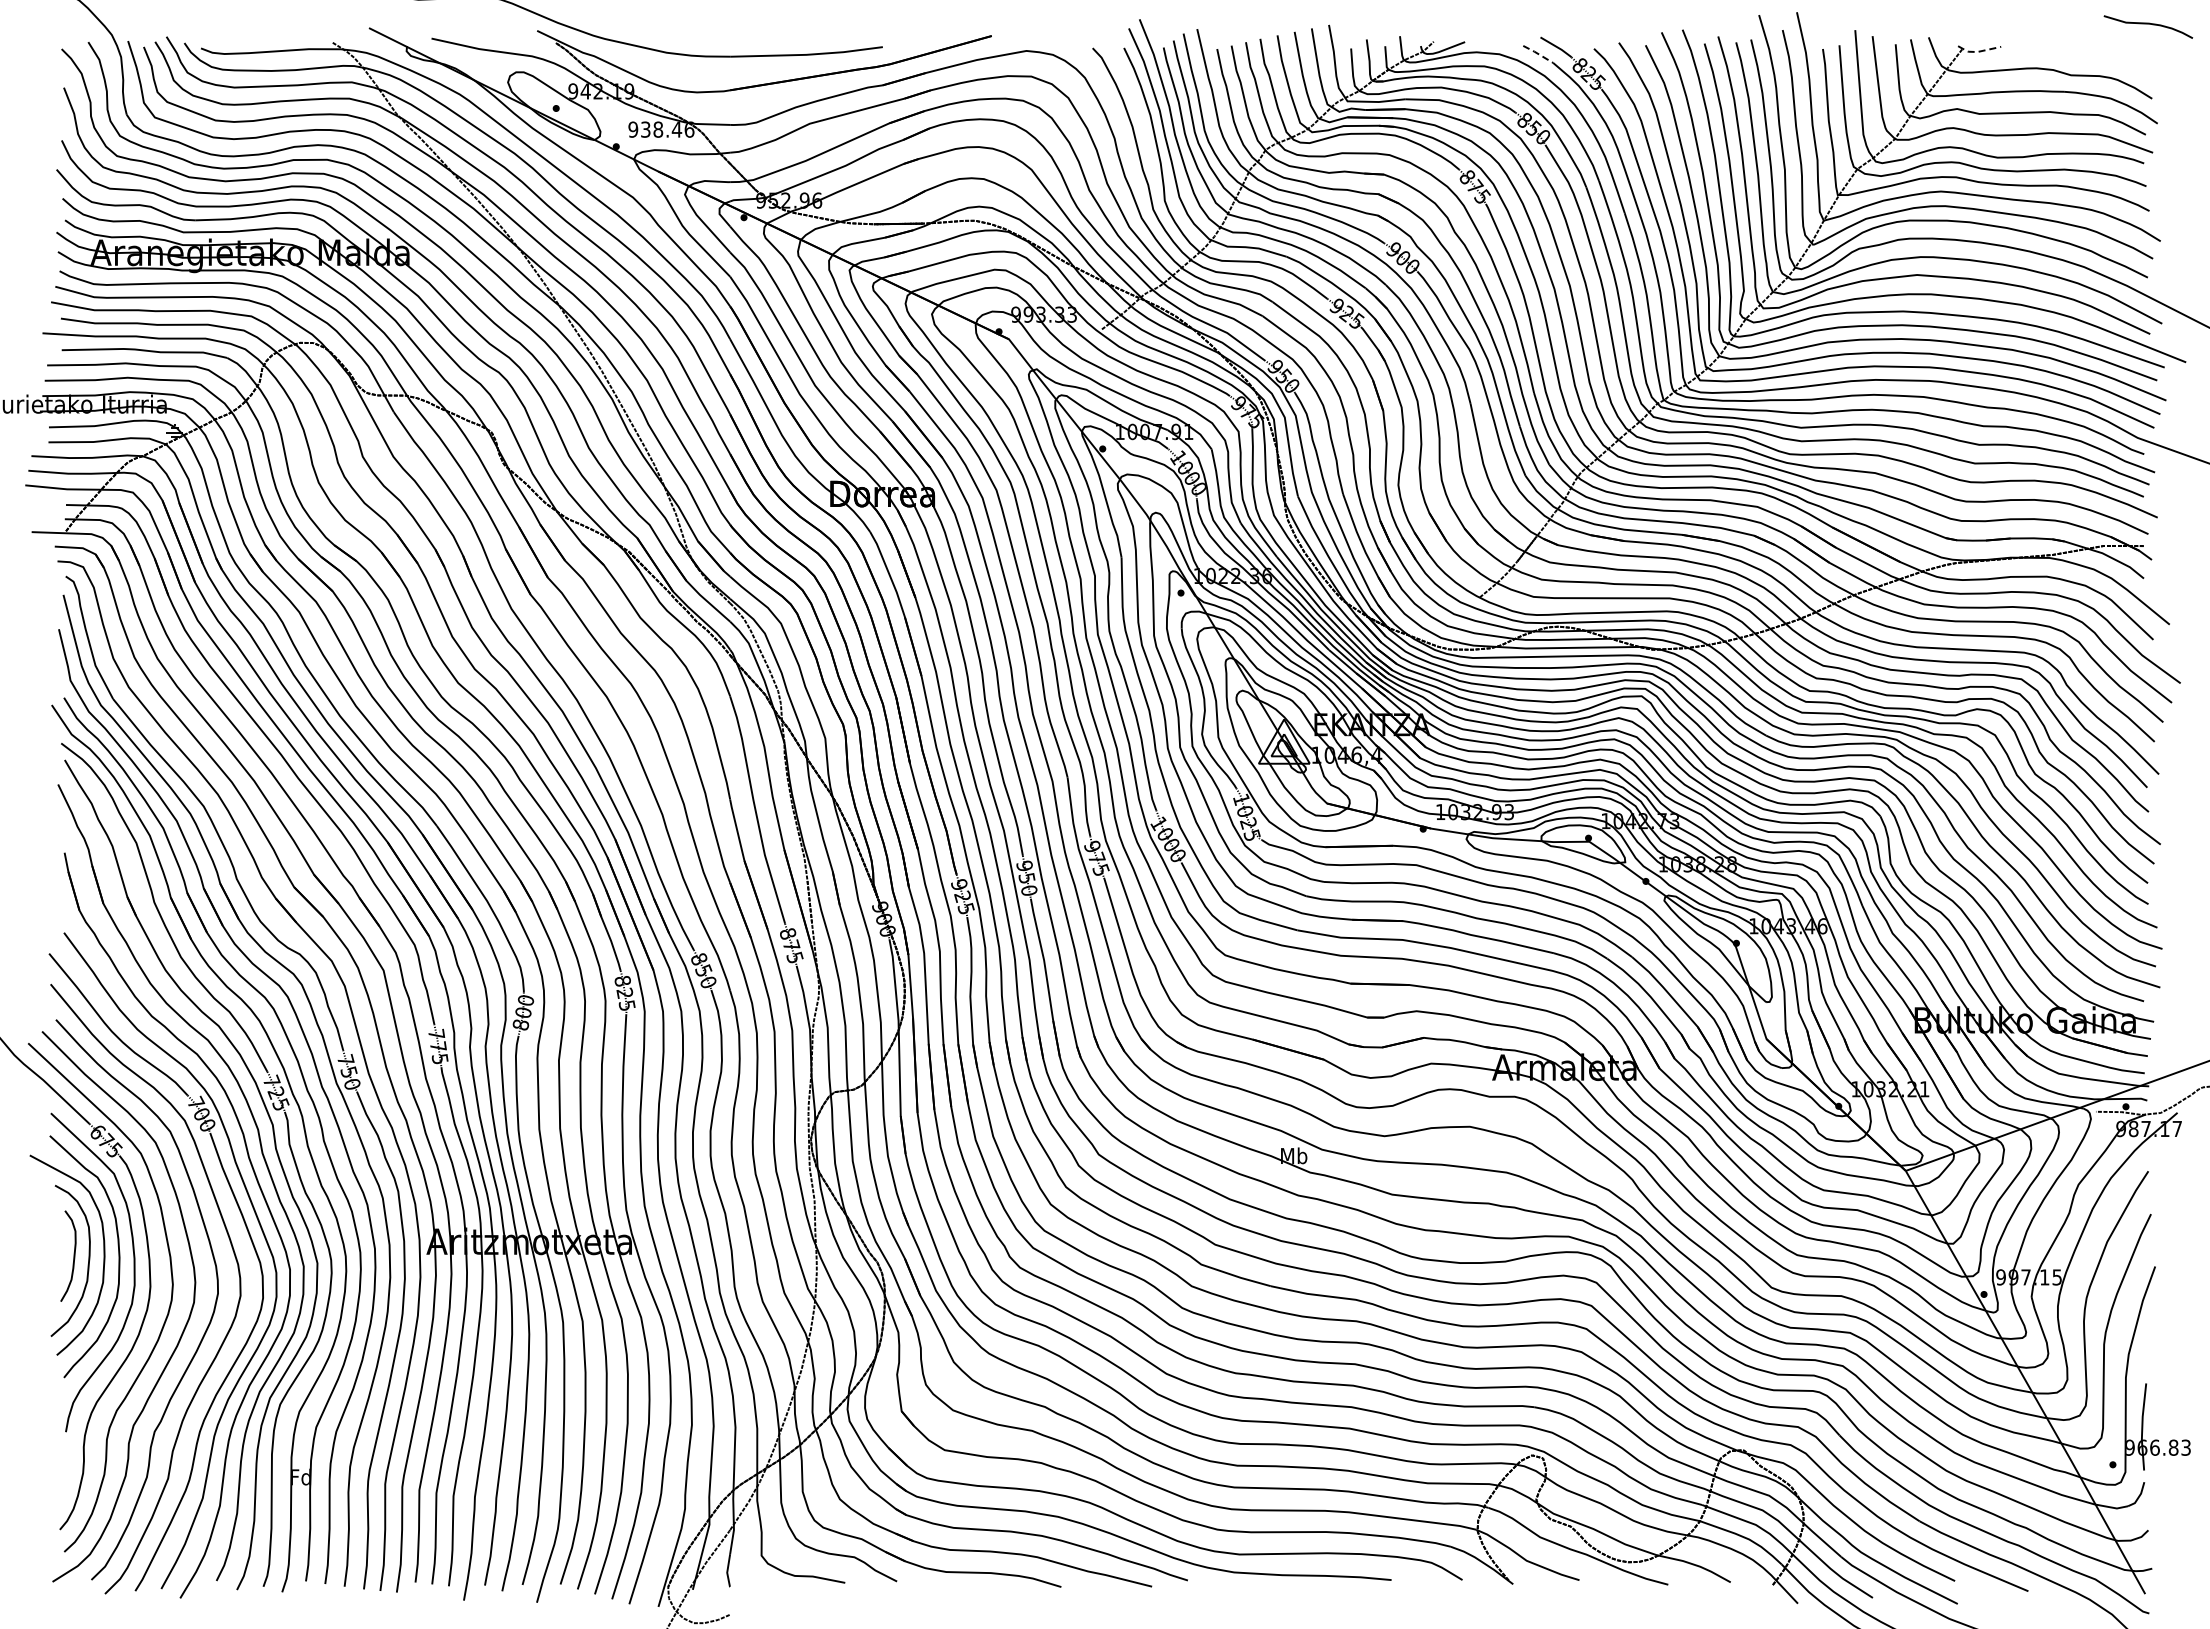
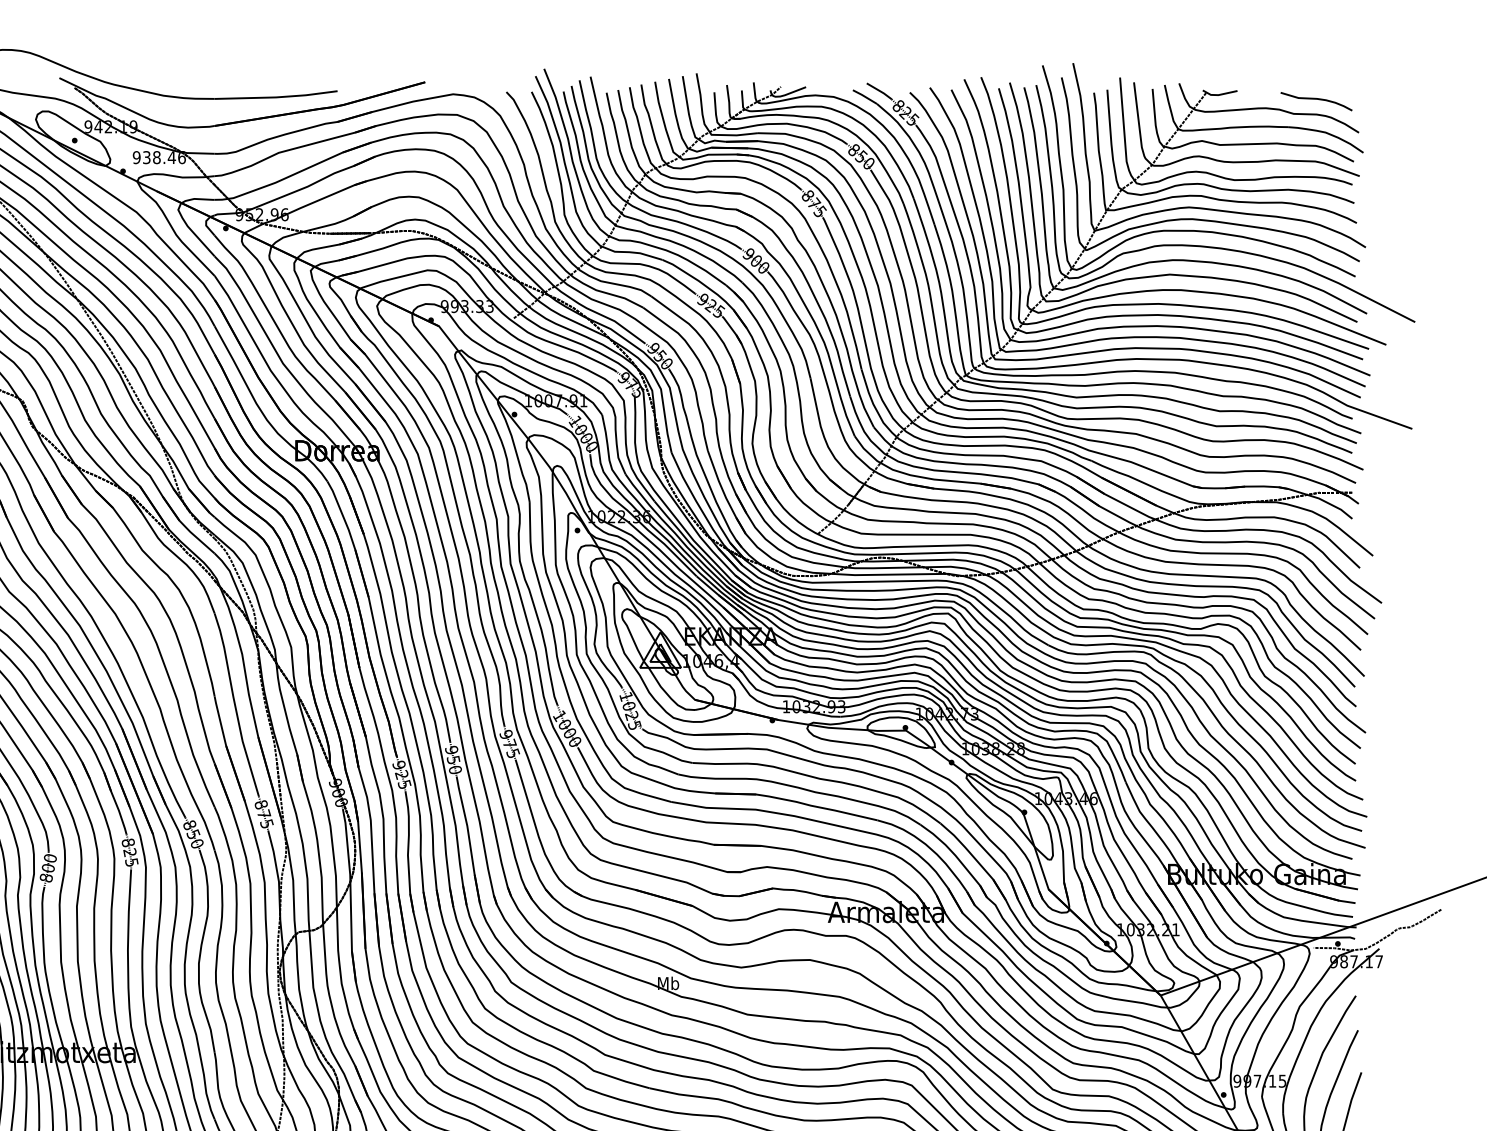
curve: (2148, 24) -> (1316, 99), moved
line: (1978, 51) -> (1219, 94), dashed -> solid
line: (1537, 53) -> (864, 96), dashed -> solid

